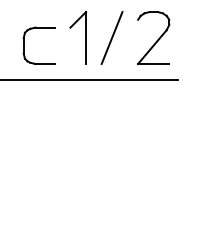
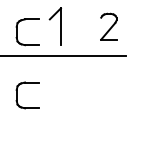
part: (153, 37) -> (108, 26), size x0.7
line: (111, 38) -> (78, 27), removed
part: (24, 134) -> (17, 95), added

